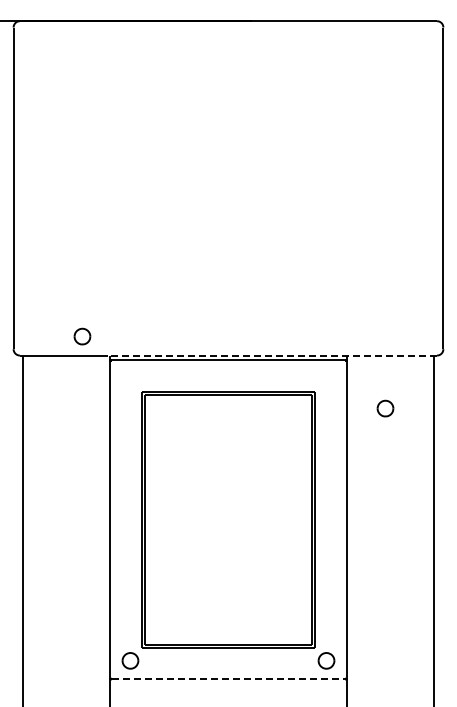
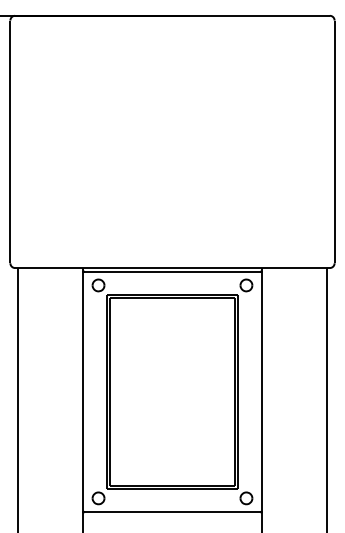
part: (82, 336) -> (98, 285), moved
line: (273, 355) -> (206, 268), dashed -> solid
part: (385, 408) -> (246, 285), moved
line: (228, 679) -> (172, 512), dashed -> solid

